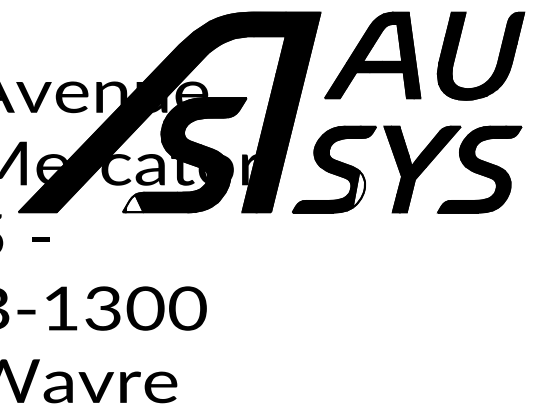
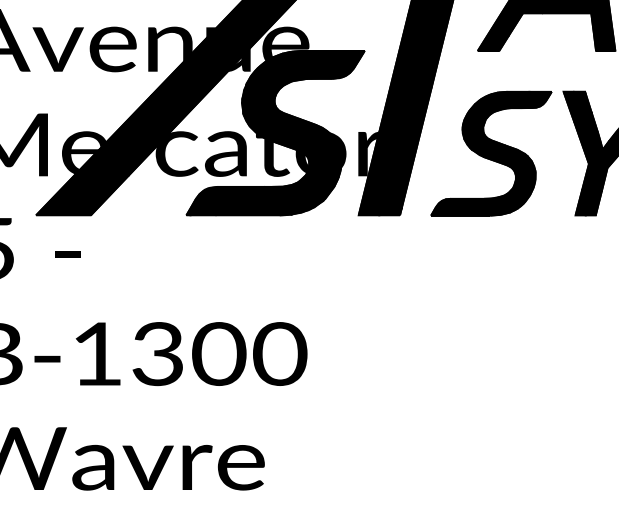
fill: (358, 189) -> (526, 182), added
fill: (134, 203) -> (203, 202), added

